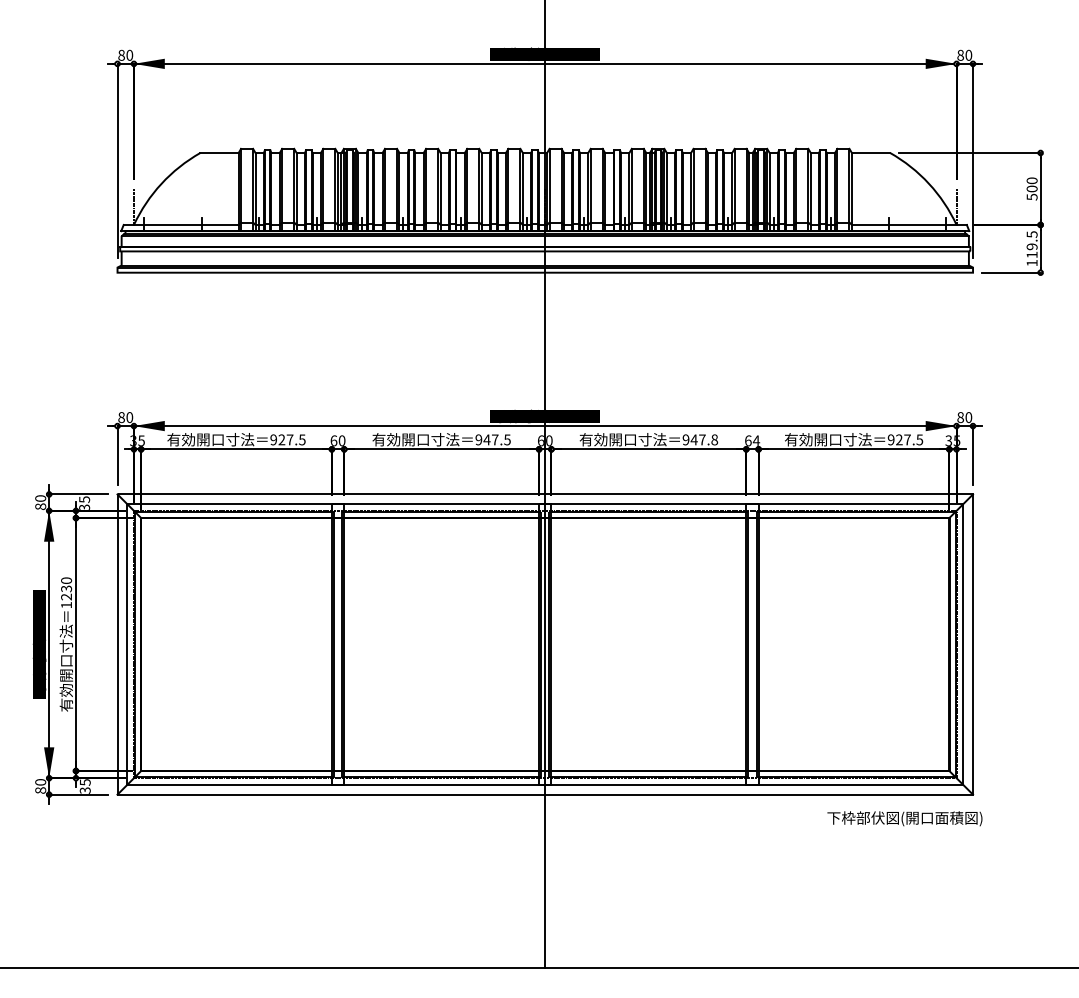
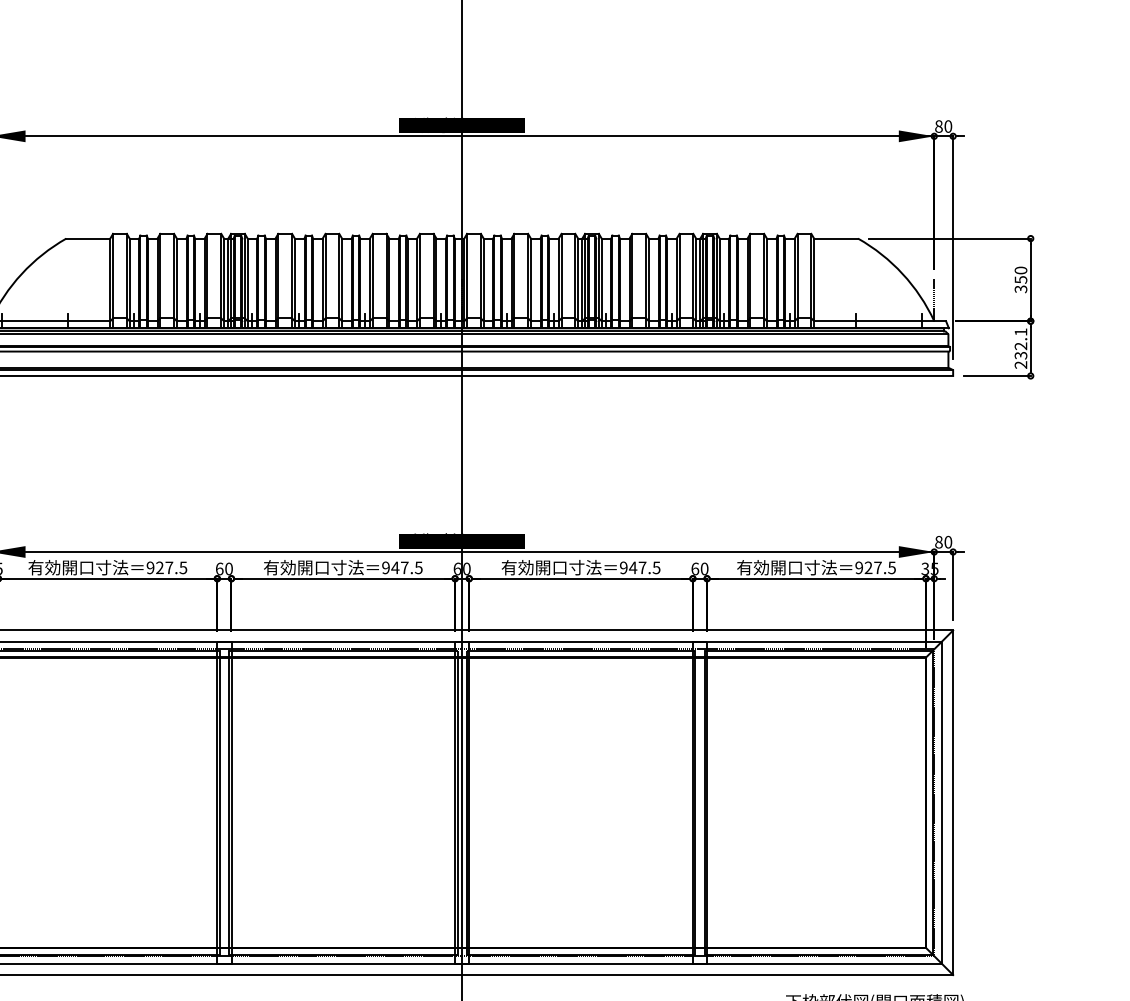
text: (1031, 192) -> (1020, 283), 500 -> 350
text: (1031, 248) -> (1020, 348), 119.5 -> 232.1
text: (714, 439) -> (656, 567), 947.8 -> 947.5
text: (756, 440) -> (704, 568), 64 -> 60

